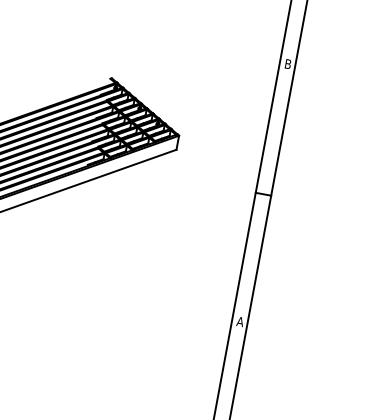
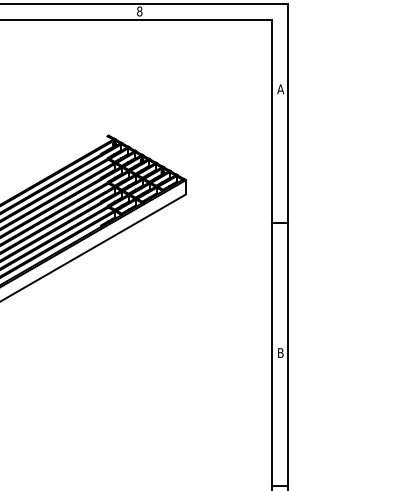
text: (287, 64) -> (280, 89), B -> A
text: (240, 321) -> (280, 352), A -> B

